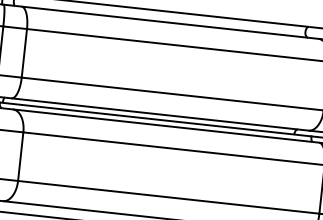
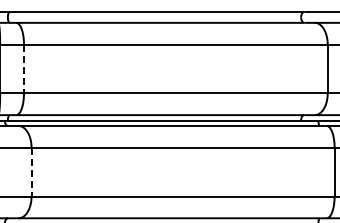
line: (24, 53) -> (24, 69), solid -> dashed
line: (20, 157) -> (31, 172), solid -> dashed

